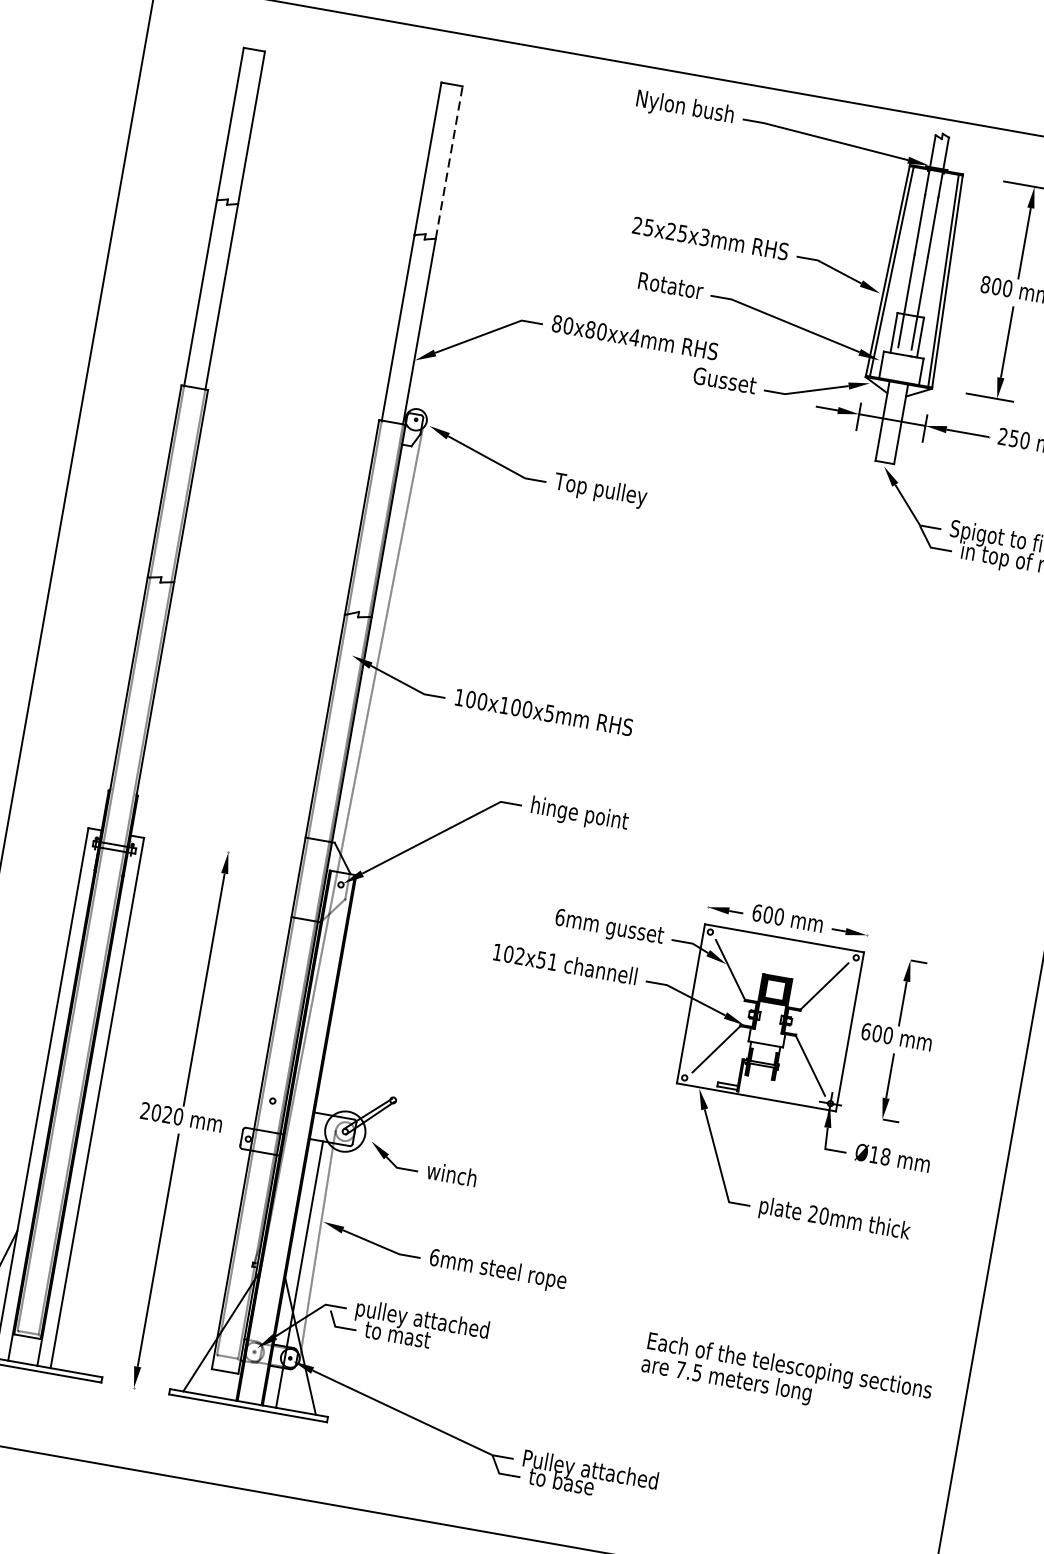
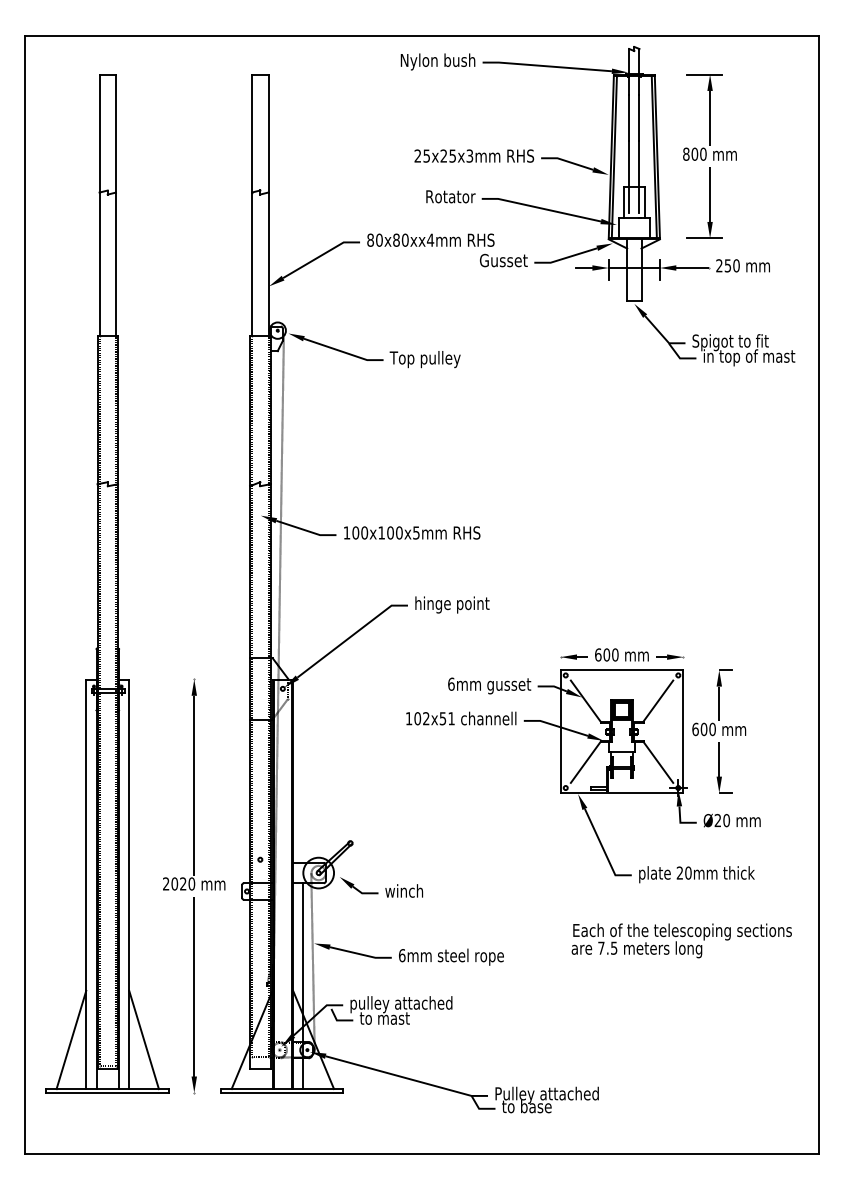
line: (449, 162) -> (268, 133), dashed -> solid
text: (880, 1154) -> (722, 819), Ø18 -> Ø20
line: (80, 1307) -> (143, 1039), added
text: (786, 1378) -> (681, 940), moved

